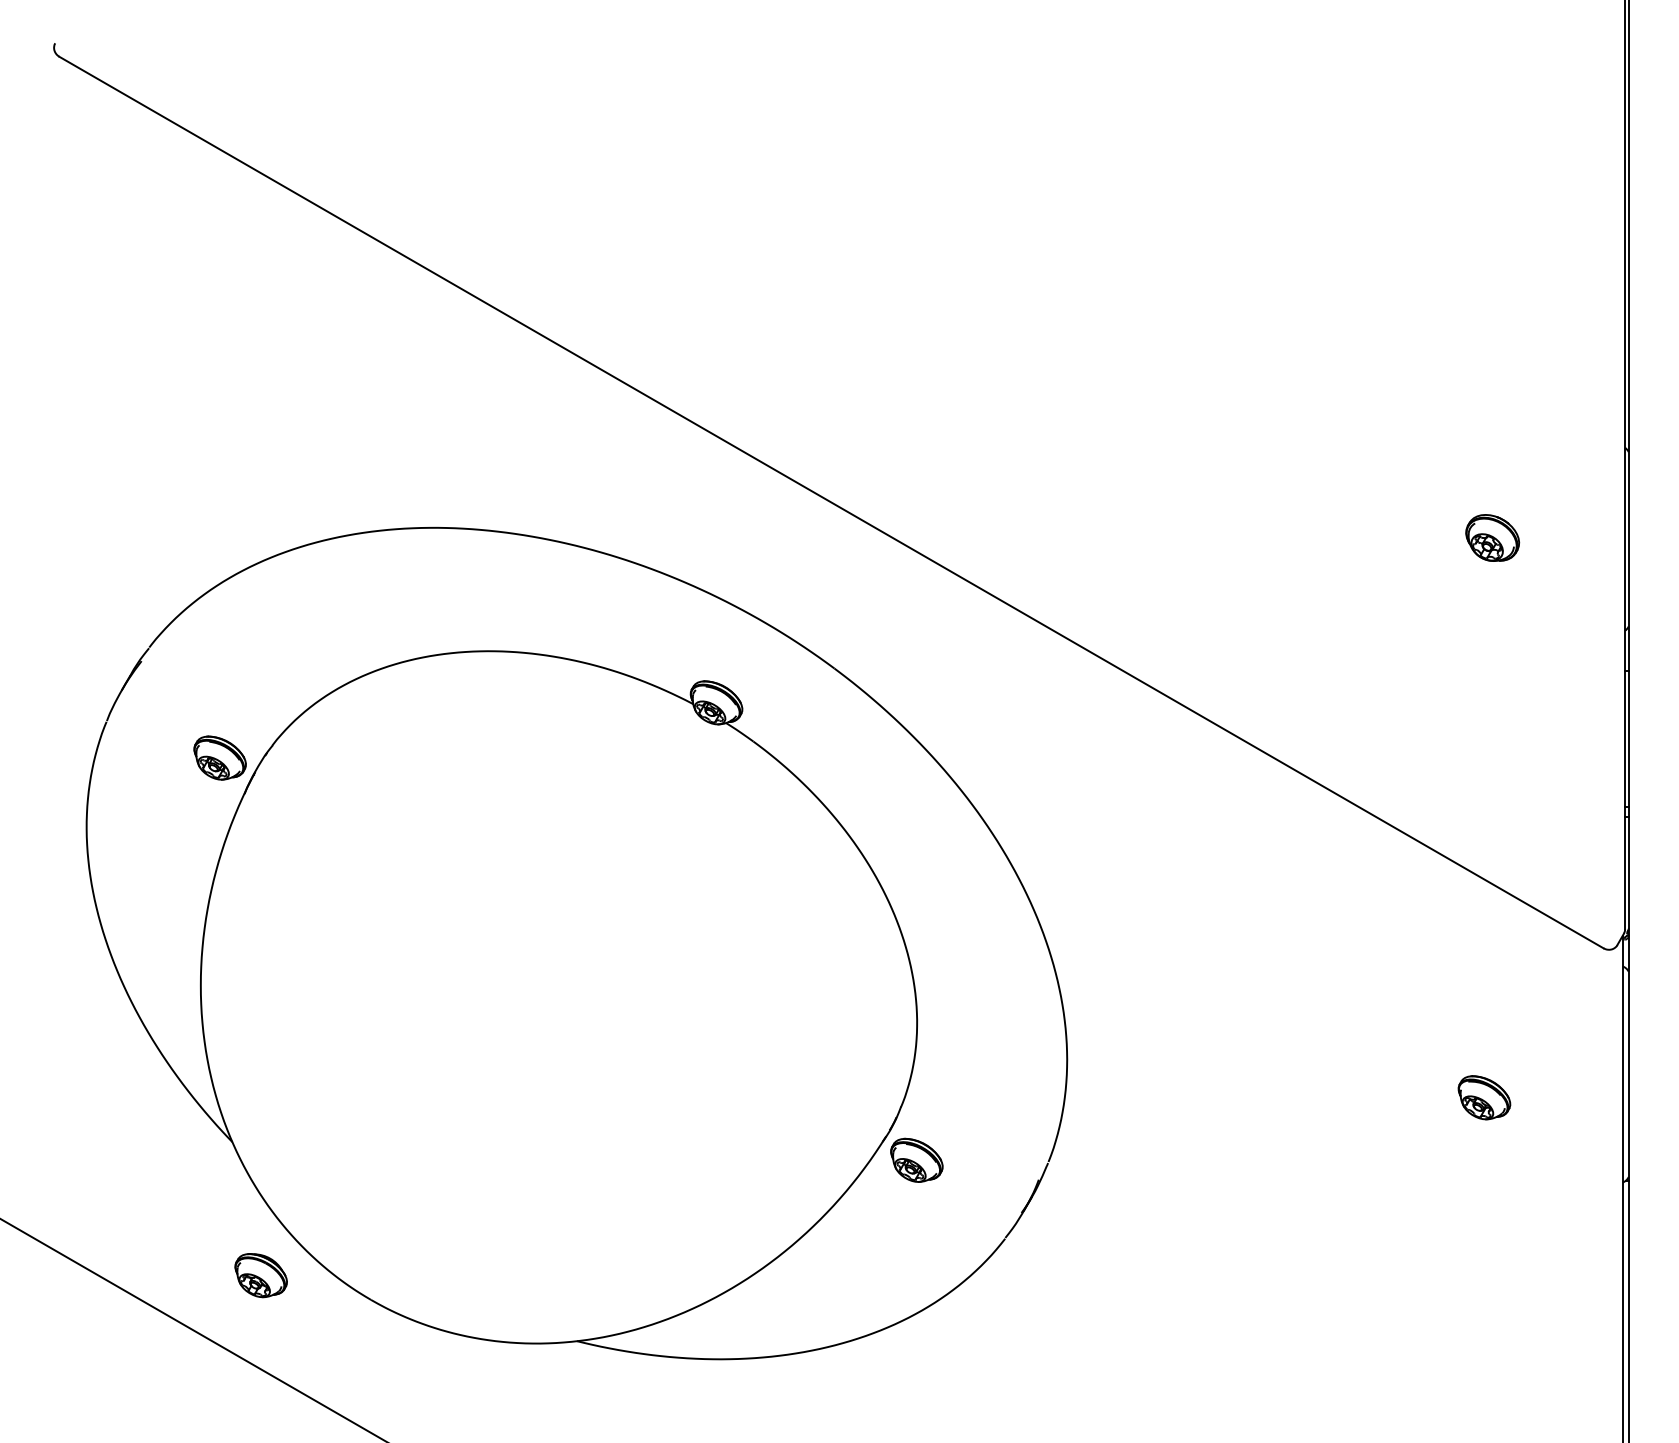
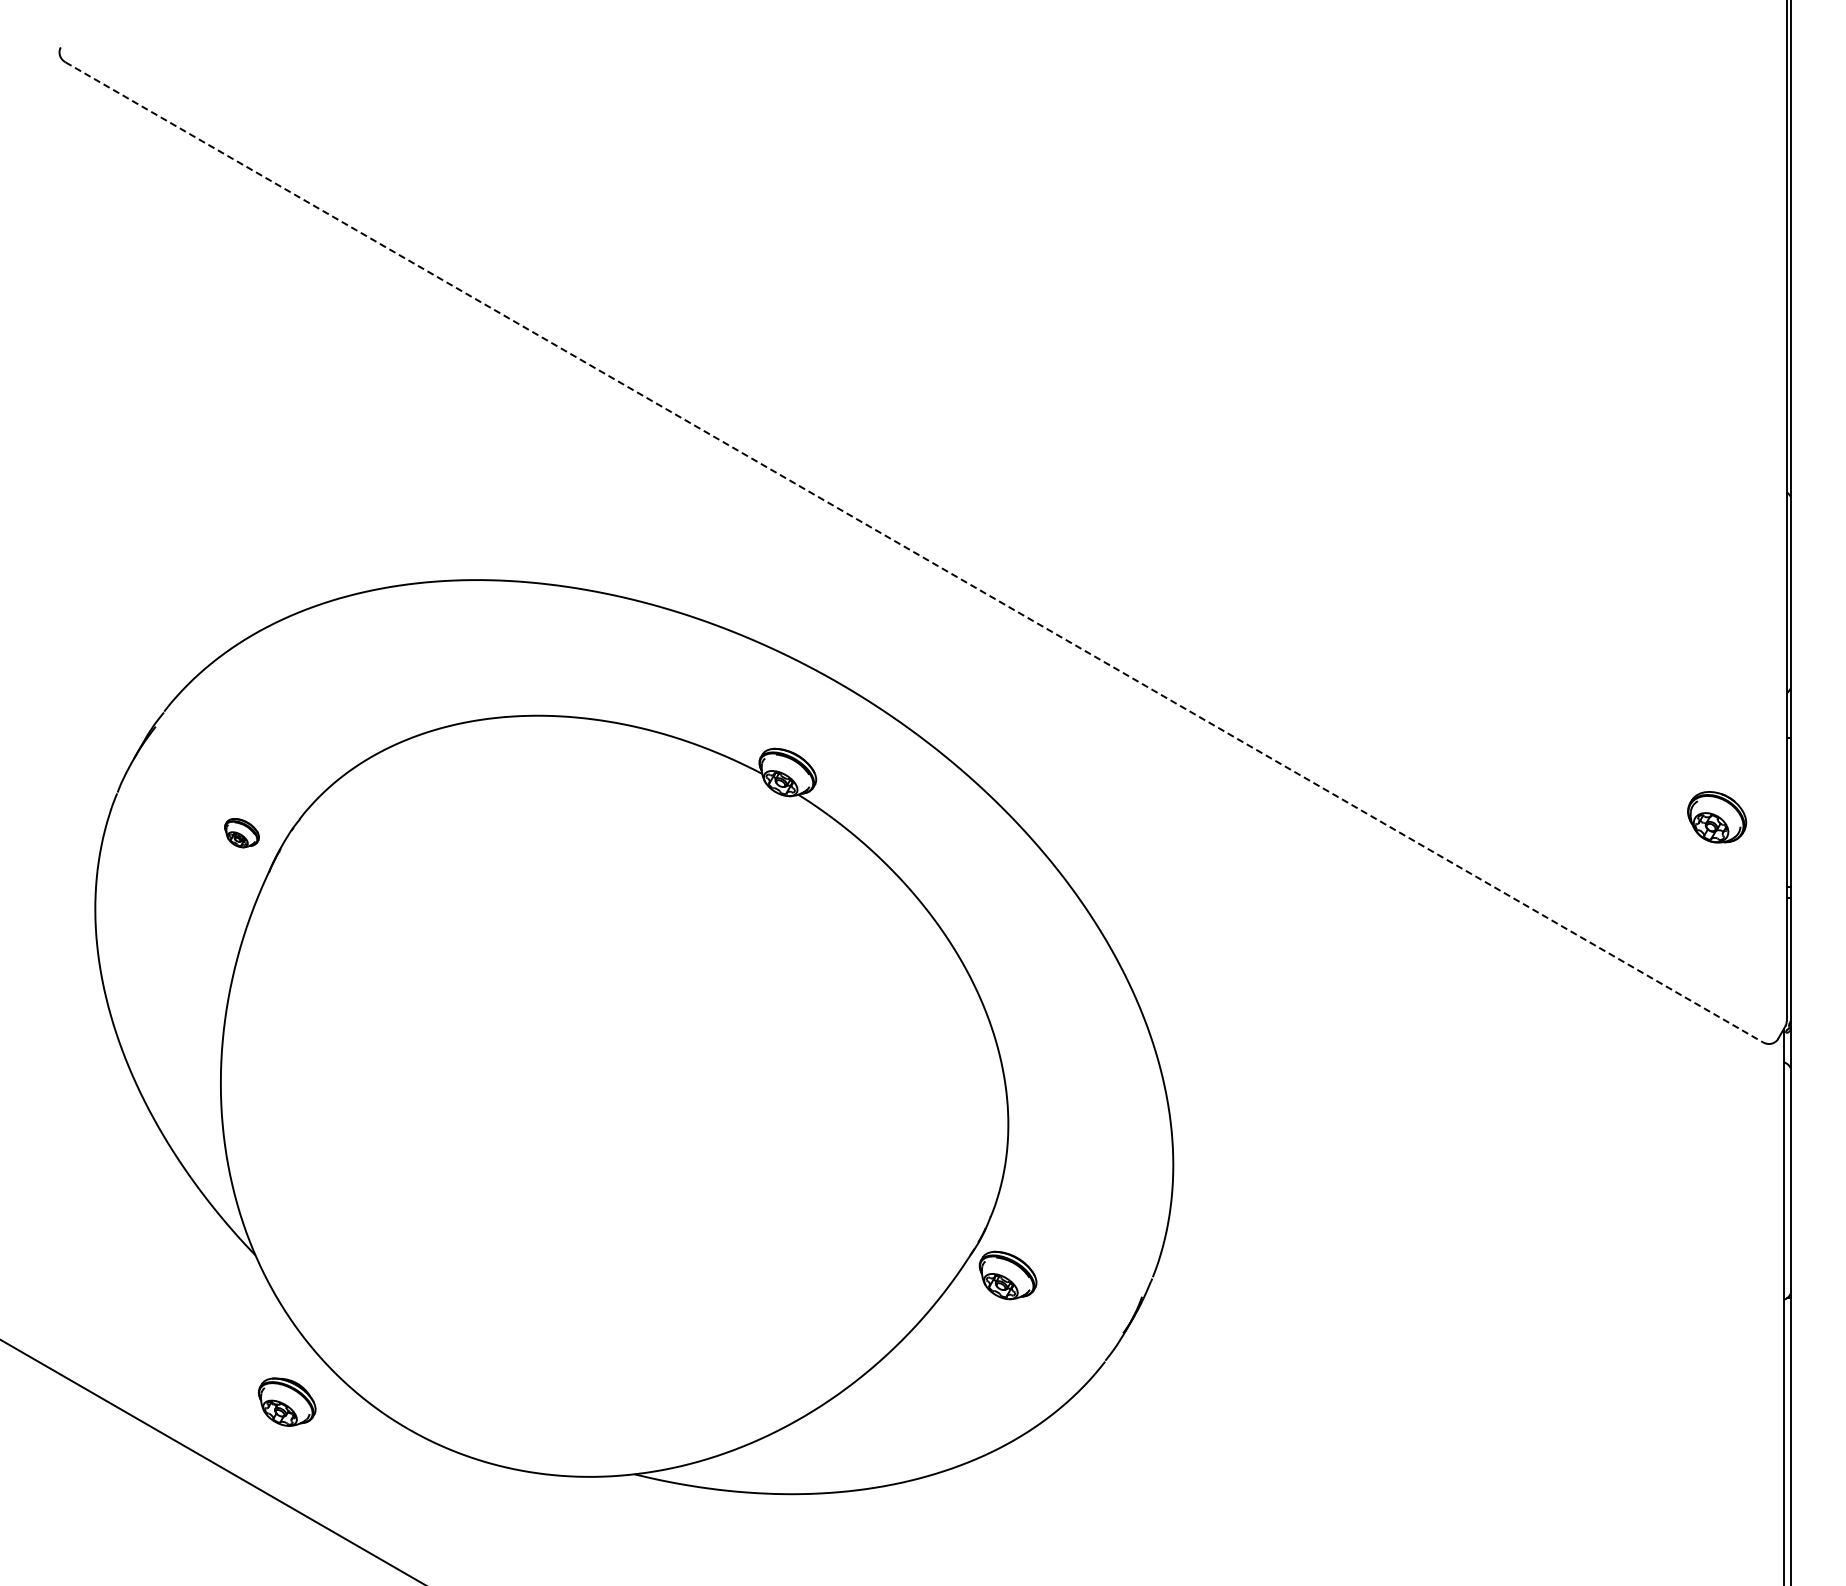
line: (831, 502) -> (914, 552), solid -> dashed
part: (1493, 538) -> (1717, 817), moved
part: (219, 757) -> (241, 832), size x0.6
part: (1483, 1097) -> (1631, 1206), removed

